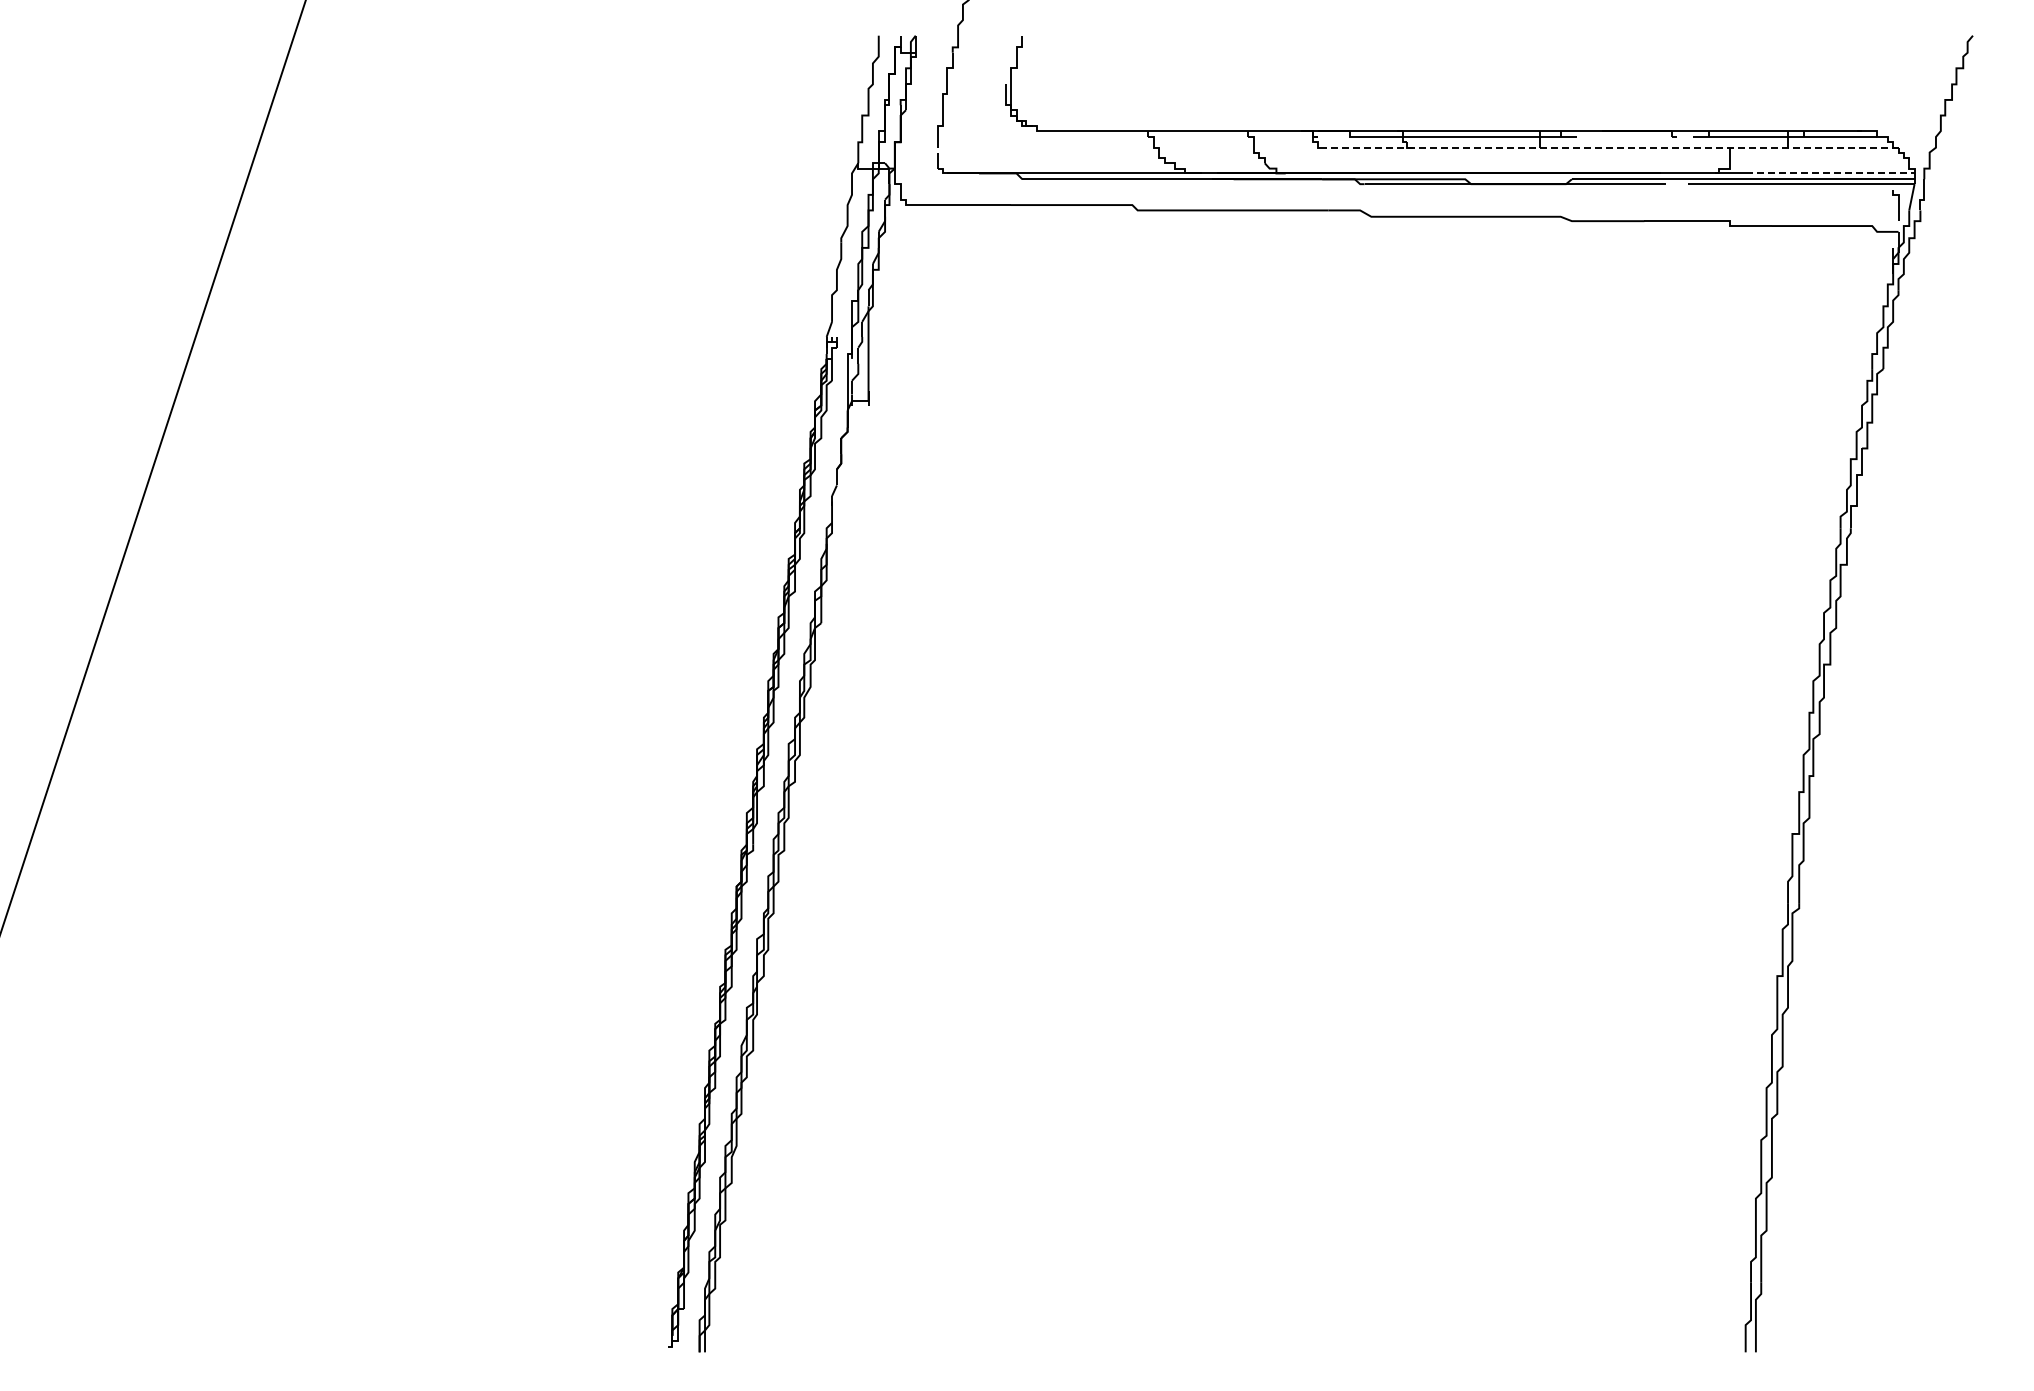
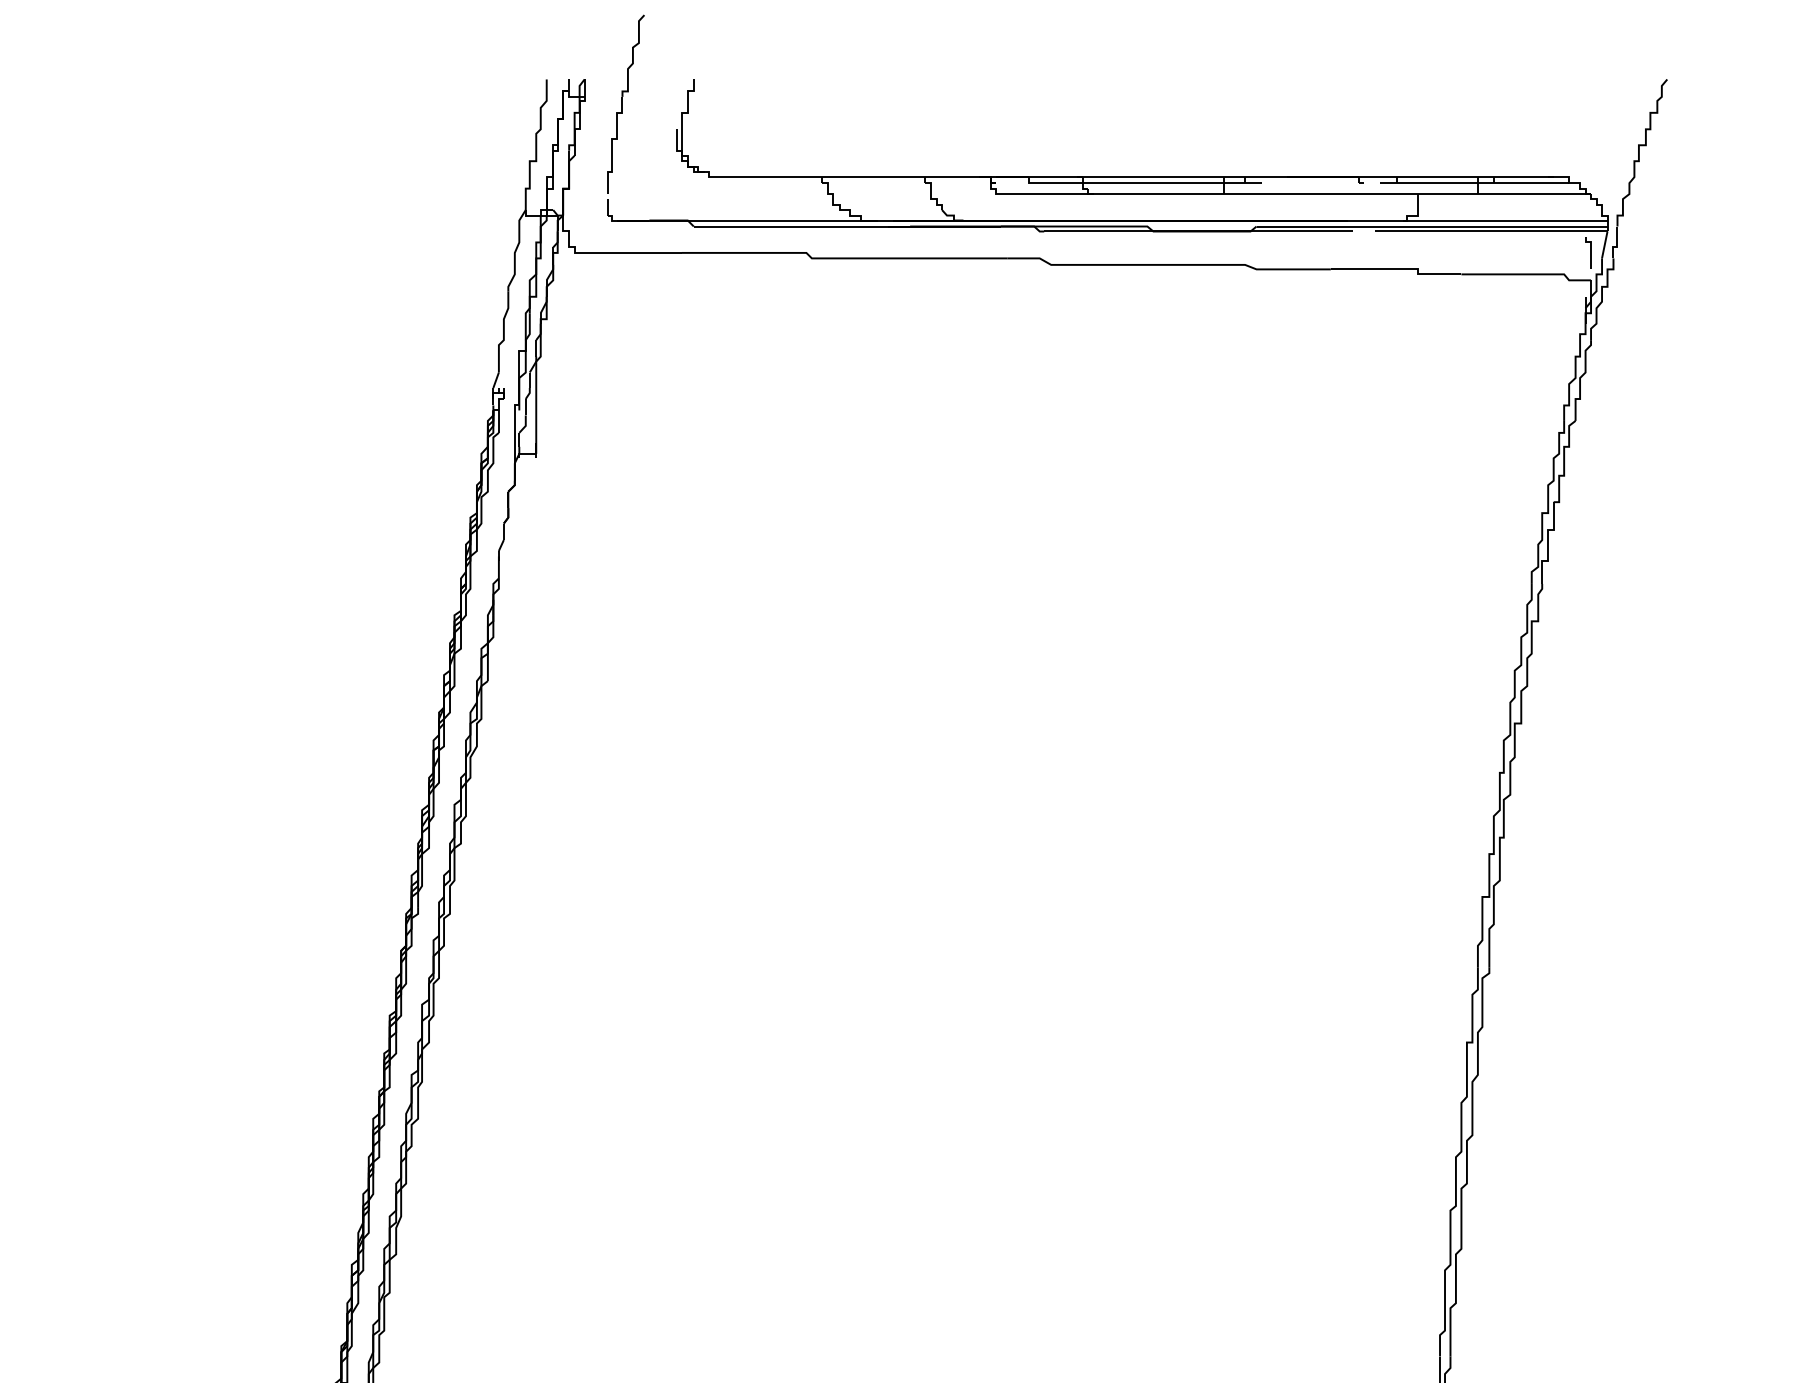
line: (1609, 147) -> (1295, 193), dashed -> solid
line: (1830, 173) -> (1521, 220), dashed -> solid

